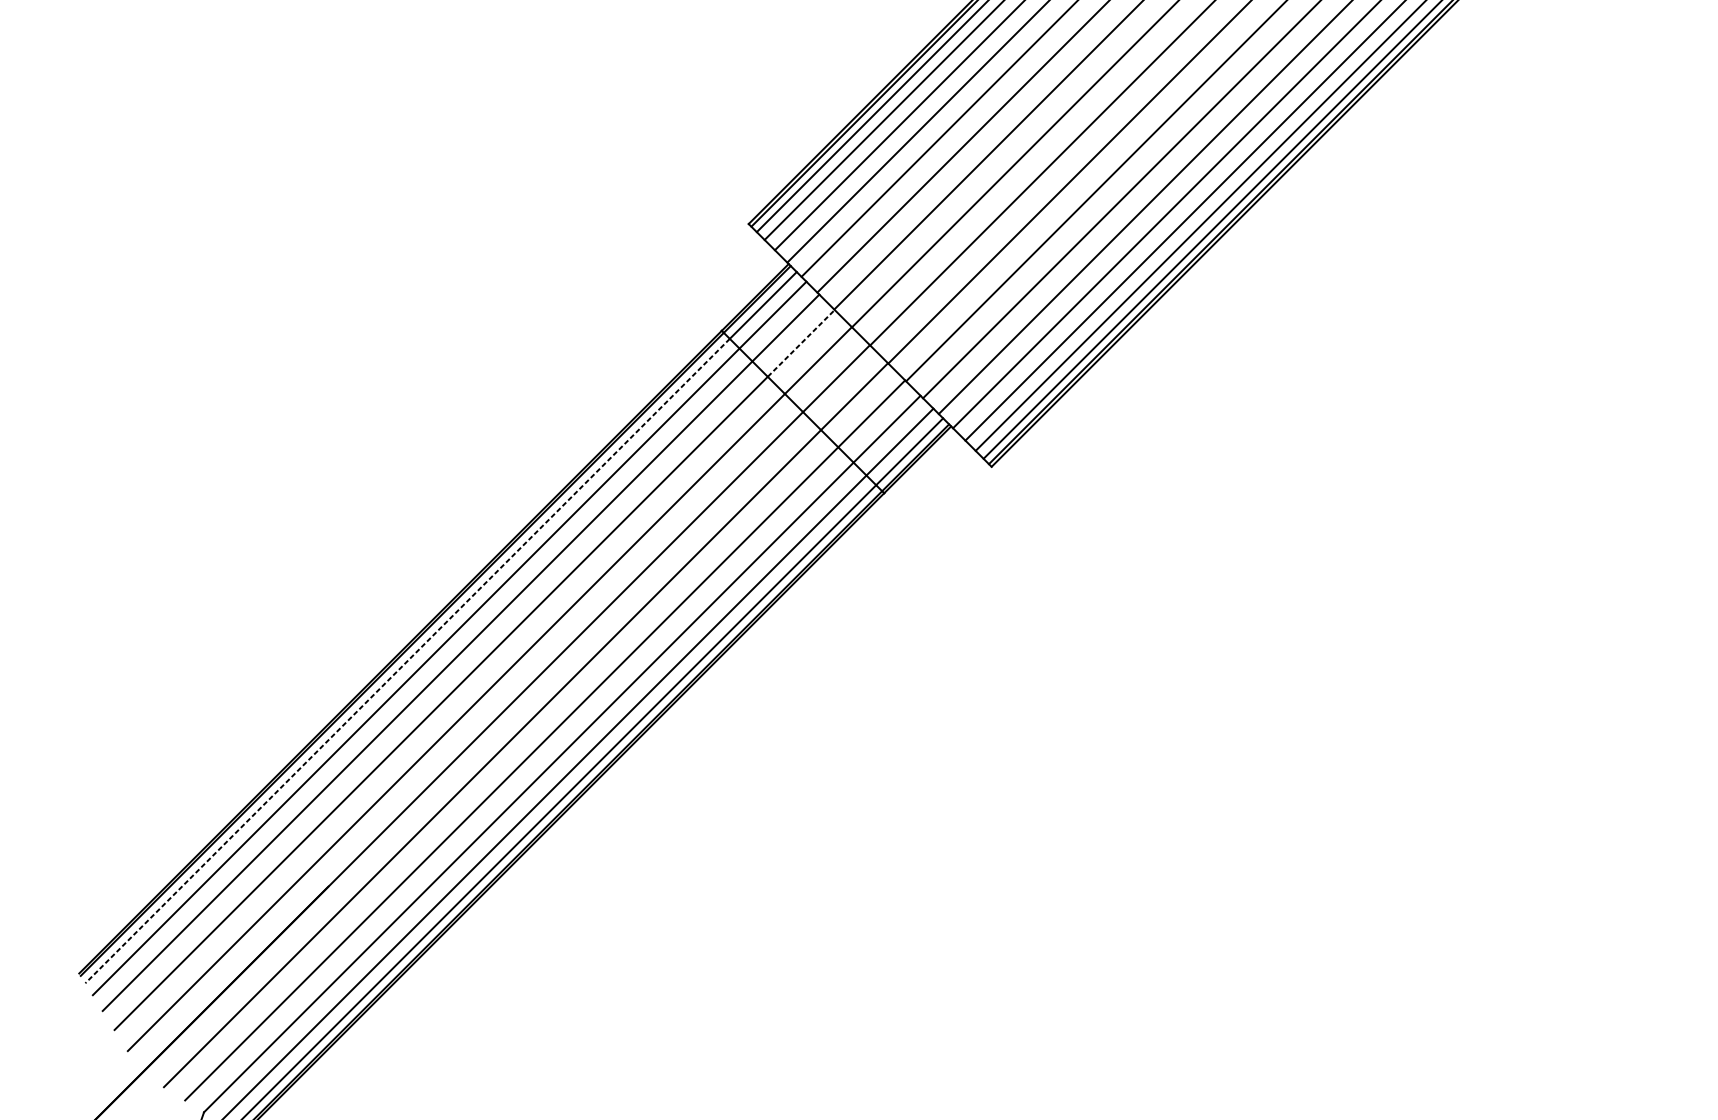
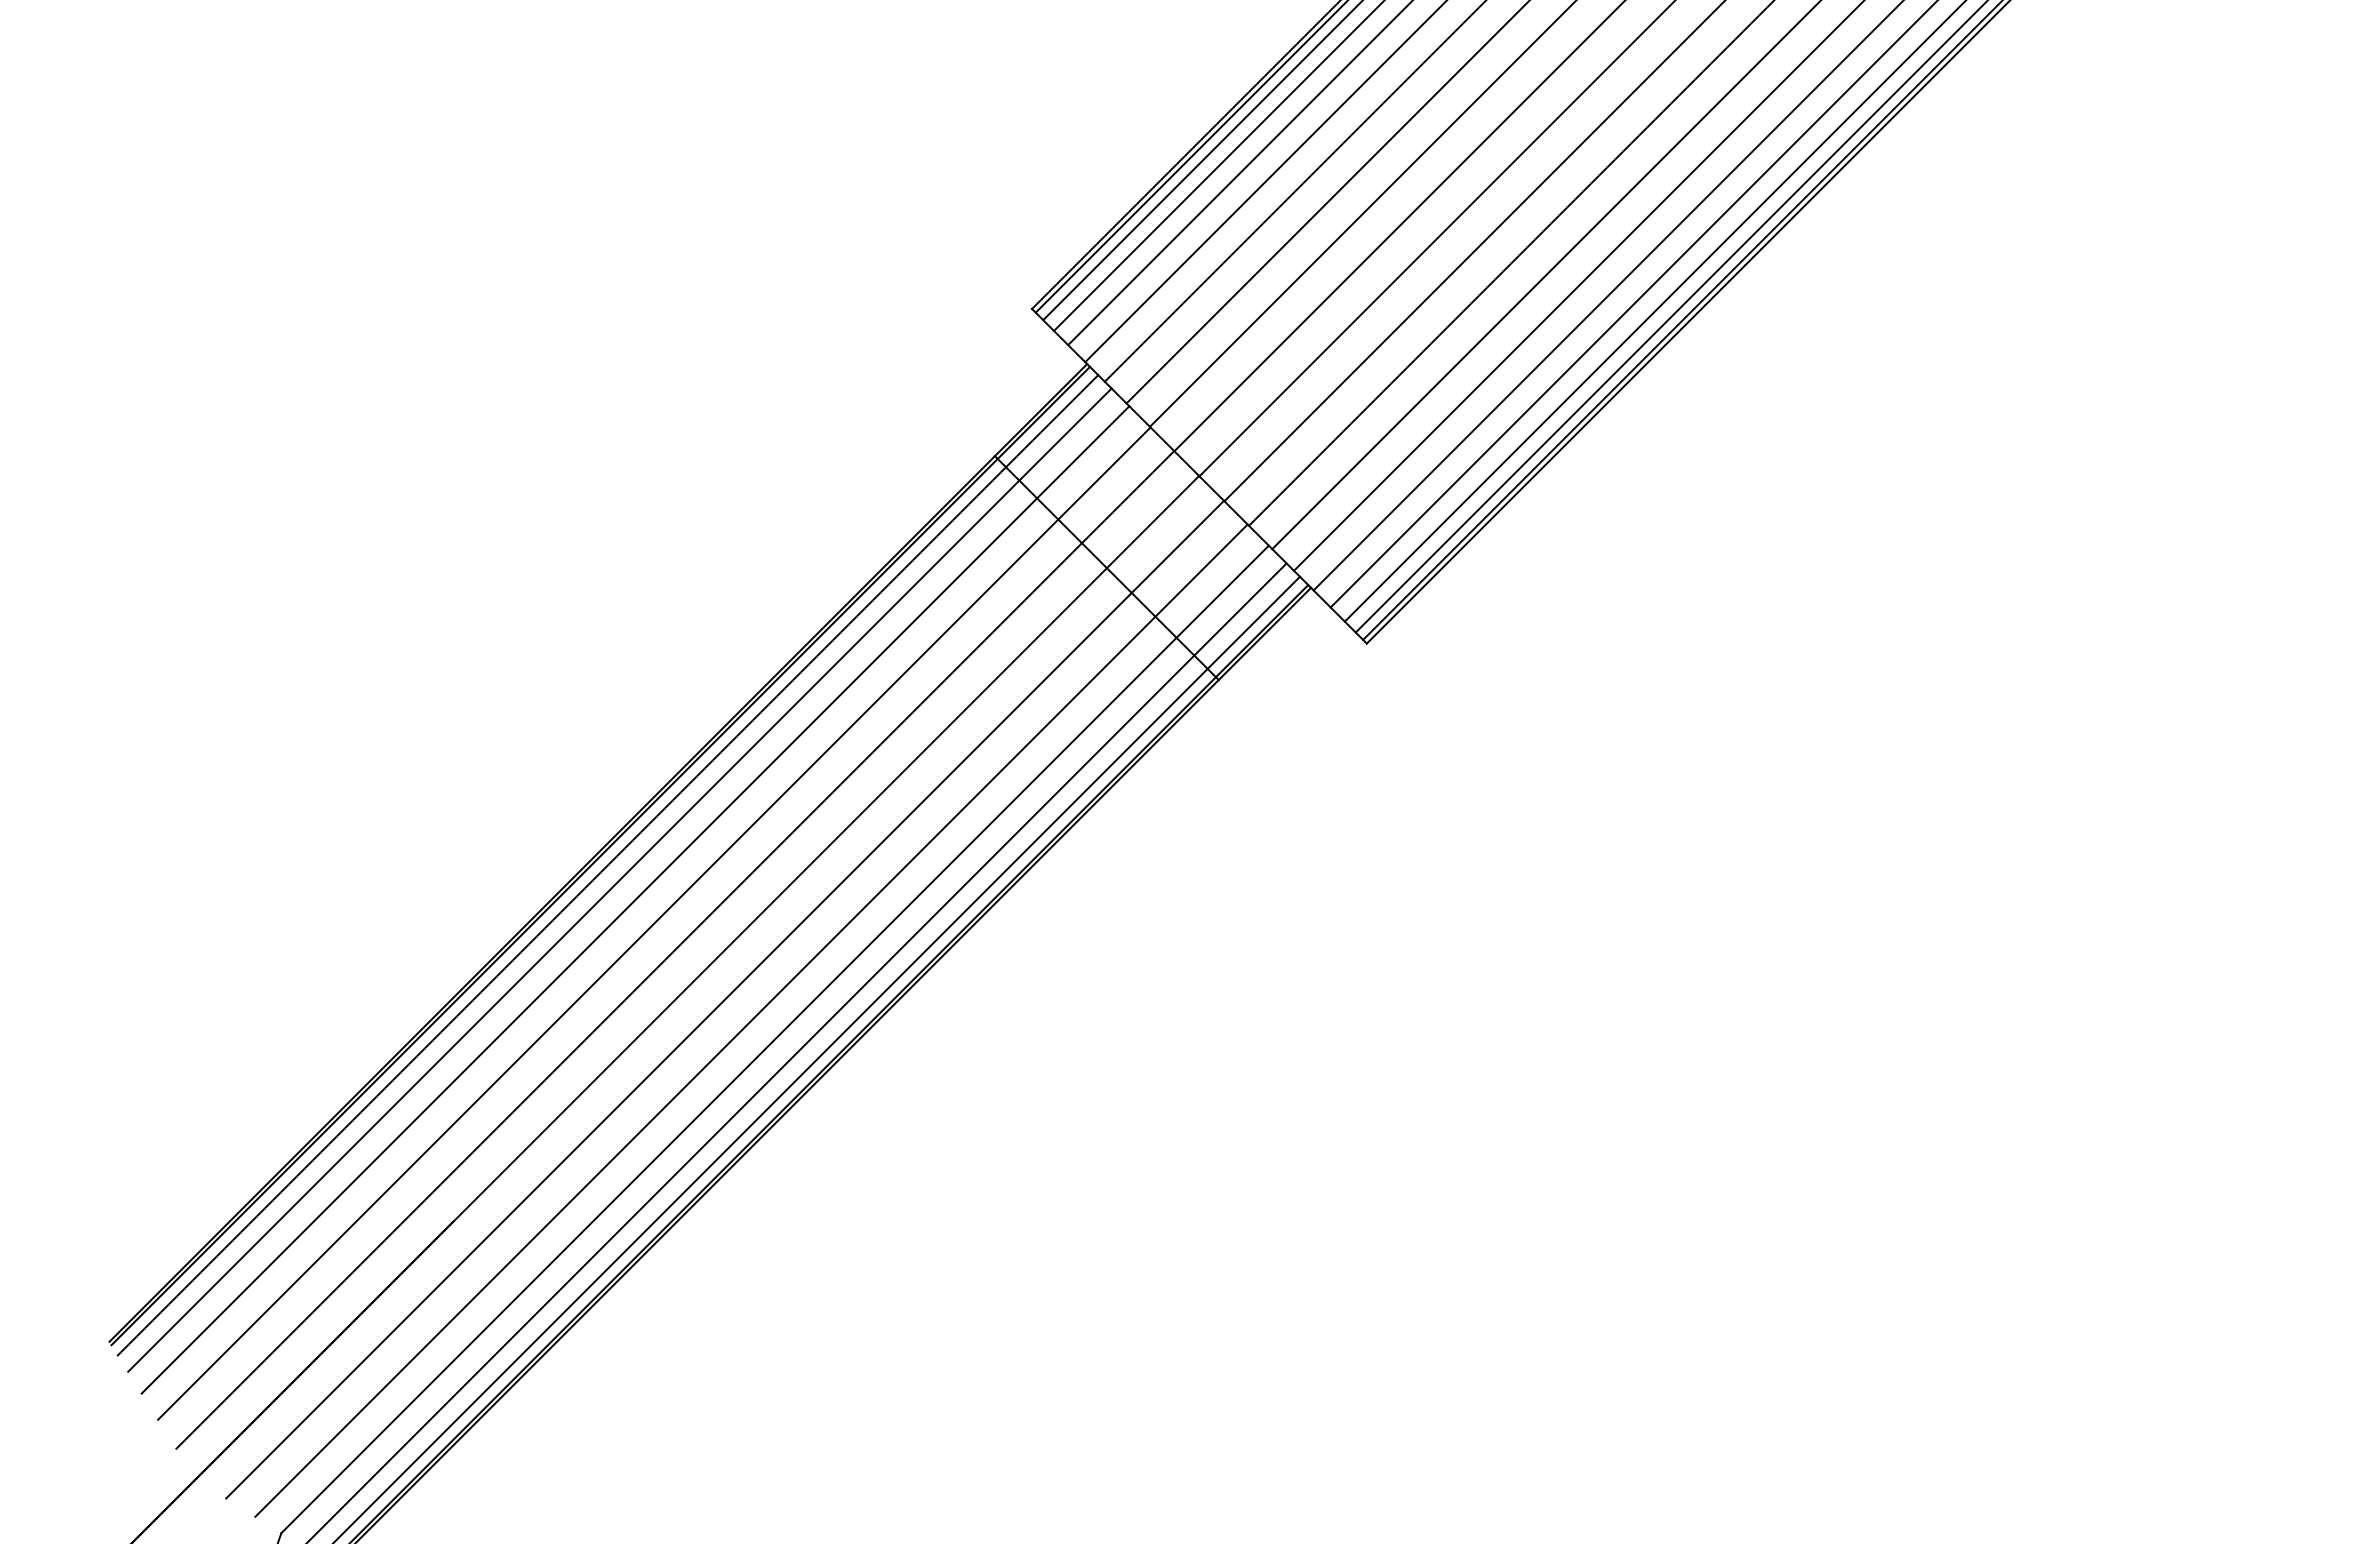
line: (801, 343) -> (1104, 473), dashed -> solid
line: (407, 661) -> (561, 911), dashed -> solid

